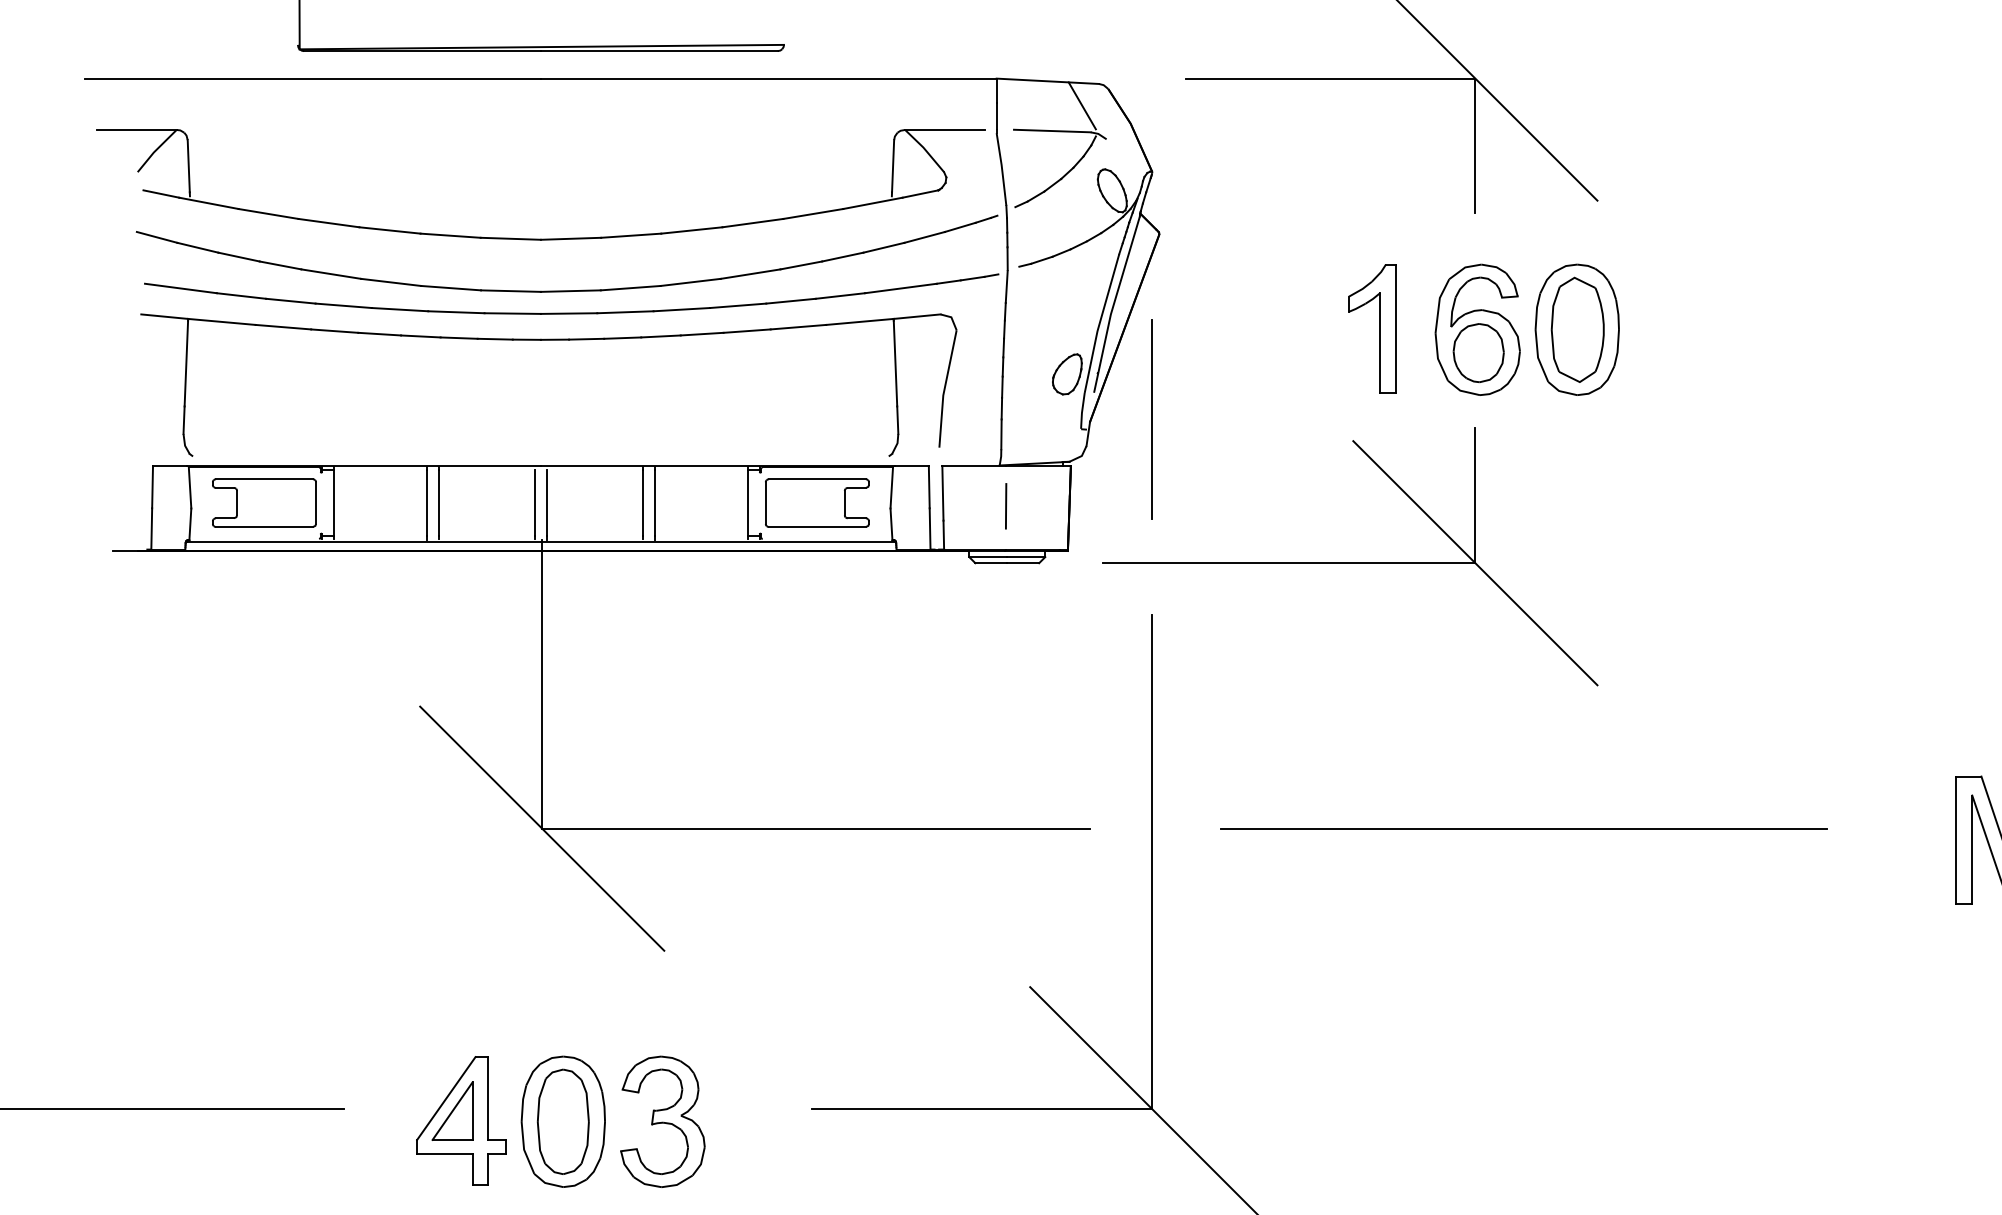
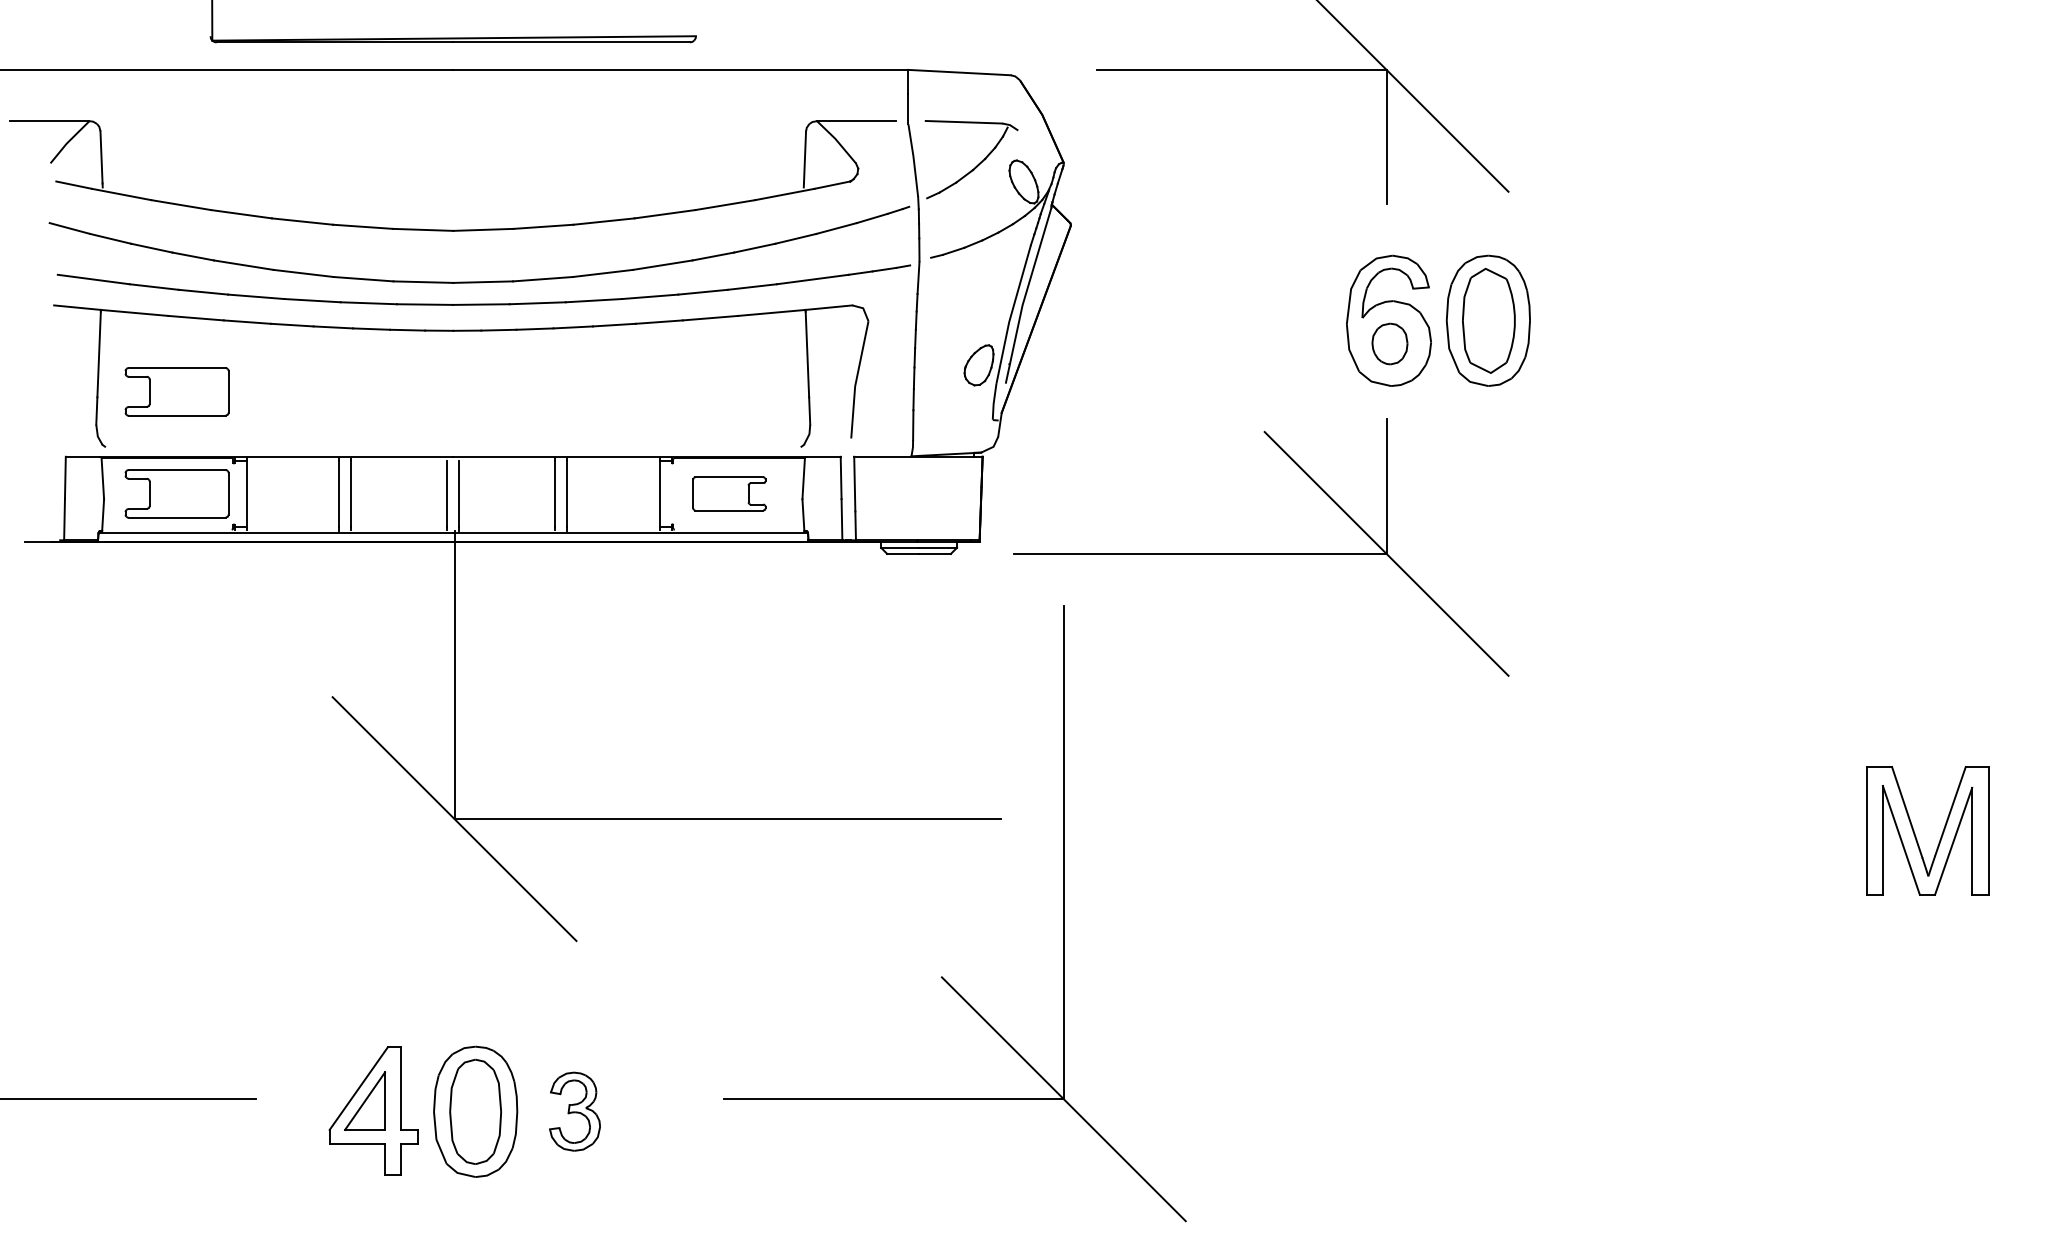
line: (1081, 105) -> (993, 96), removed
part: (1380, 328) -> (1291, 319), removed
part: (1478, 352) -> (1389, 343), size x0.7
part: (263, 400) -> (176, 391), added
line: (1151, 418) -> (1063, 409), removed
part: (817, 502) -> (729, 493), size x0.7
line: (1005, 505) -> (917, 496), removed
line: (1524, 829) -> (1435, 819), removed
part: (662, 1121) -> (574, 1111), size x0.6

